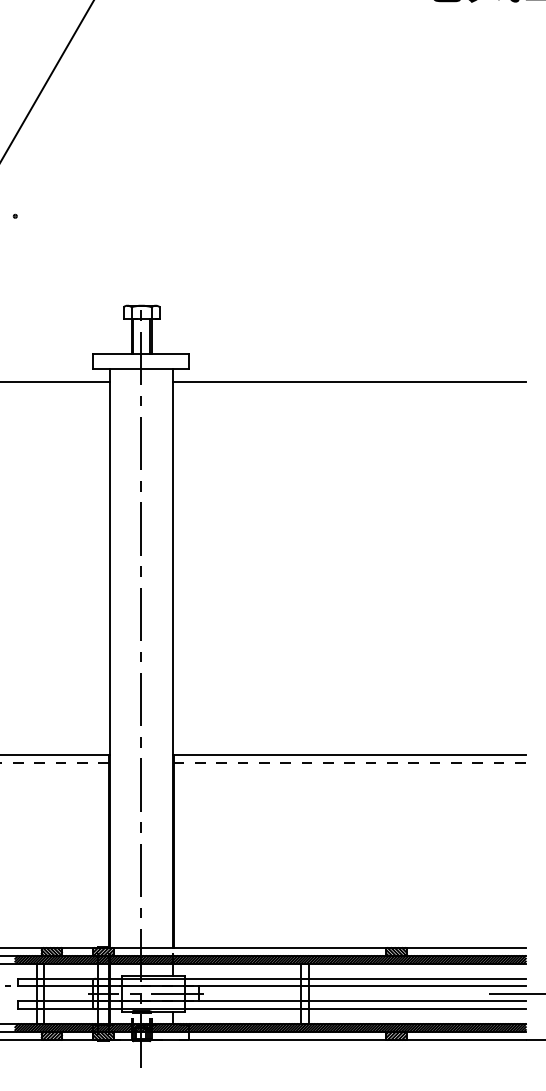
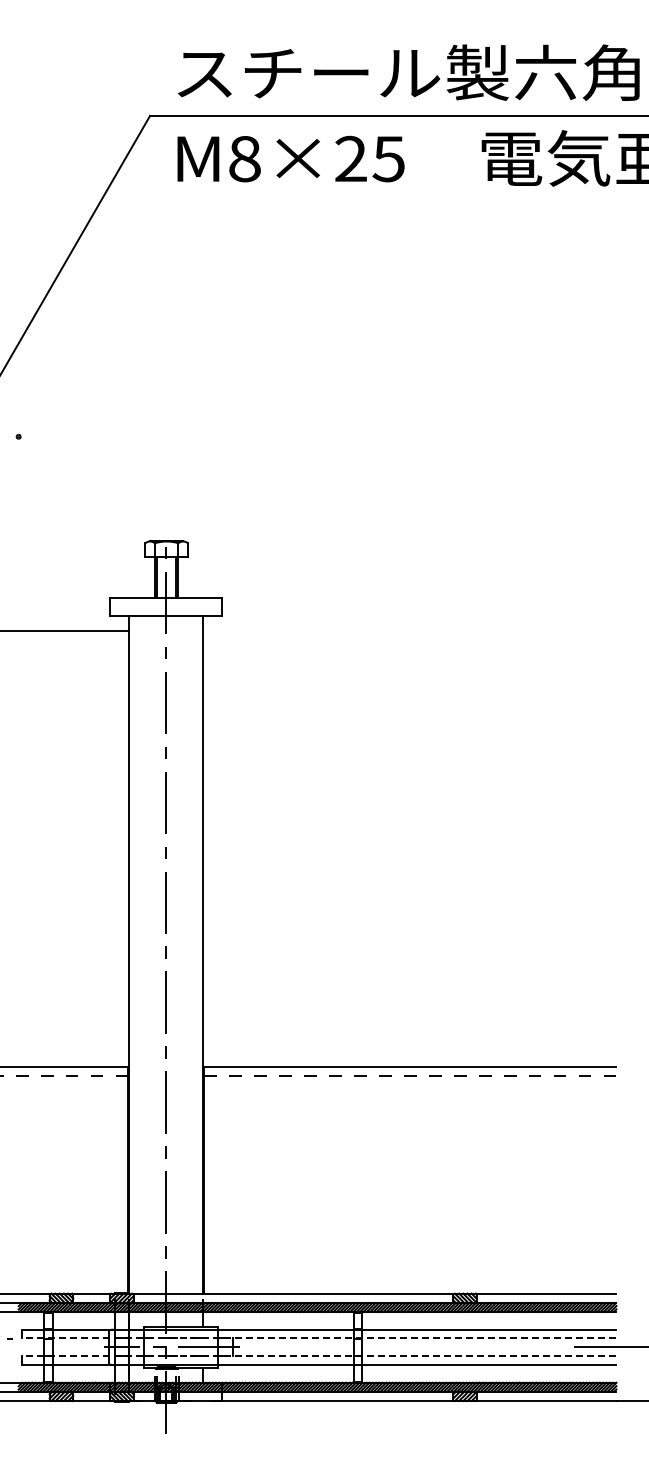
line: (349, 381) -> (409, 630), removed
line: (271, 986) -> (318, 1338), solid -> dashed
line: (271, 1001) -> (318, 1356), solid -> dashed

